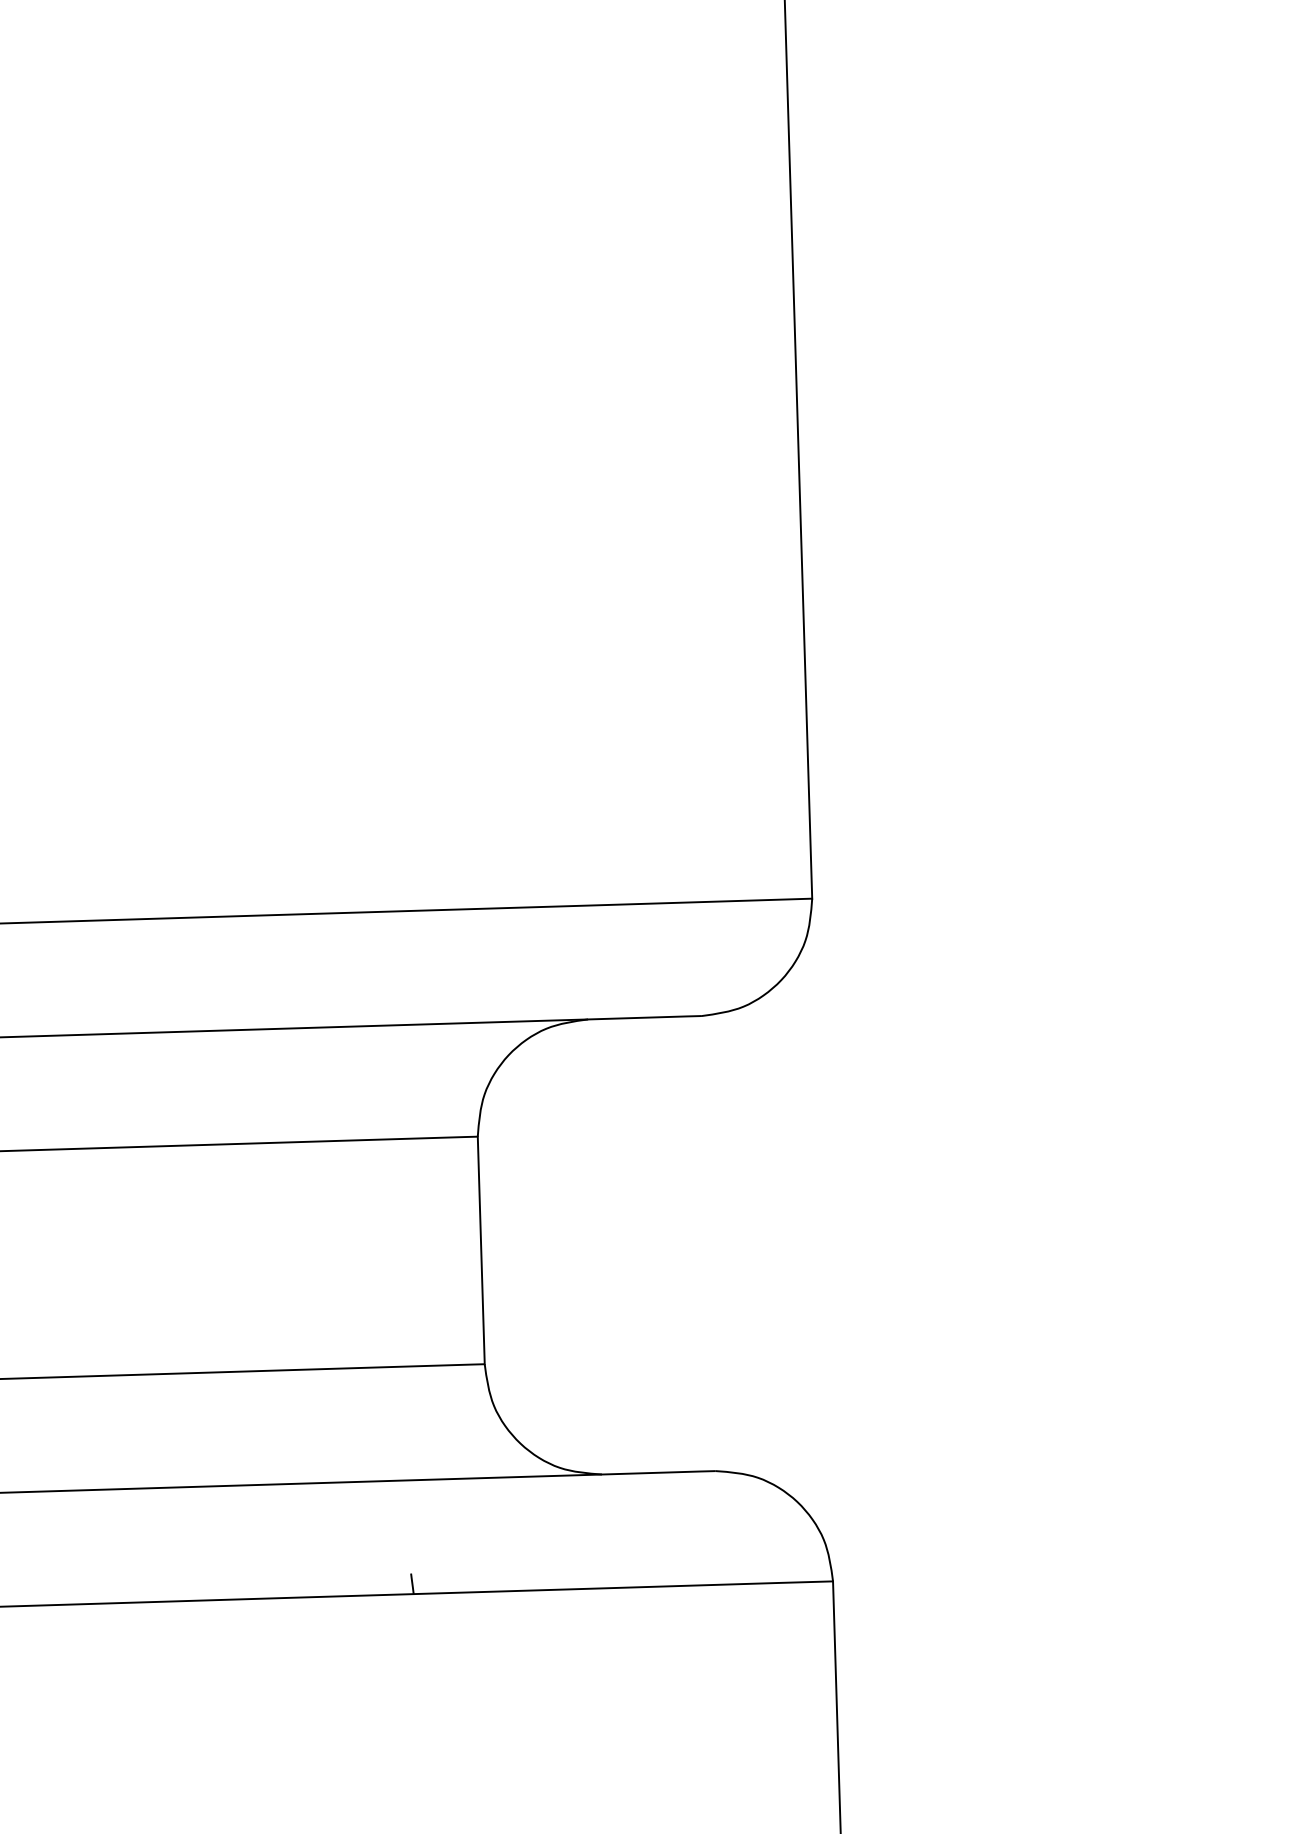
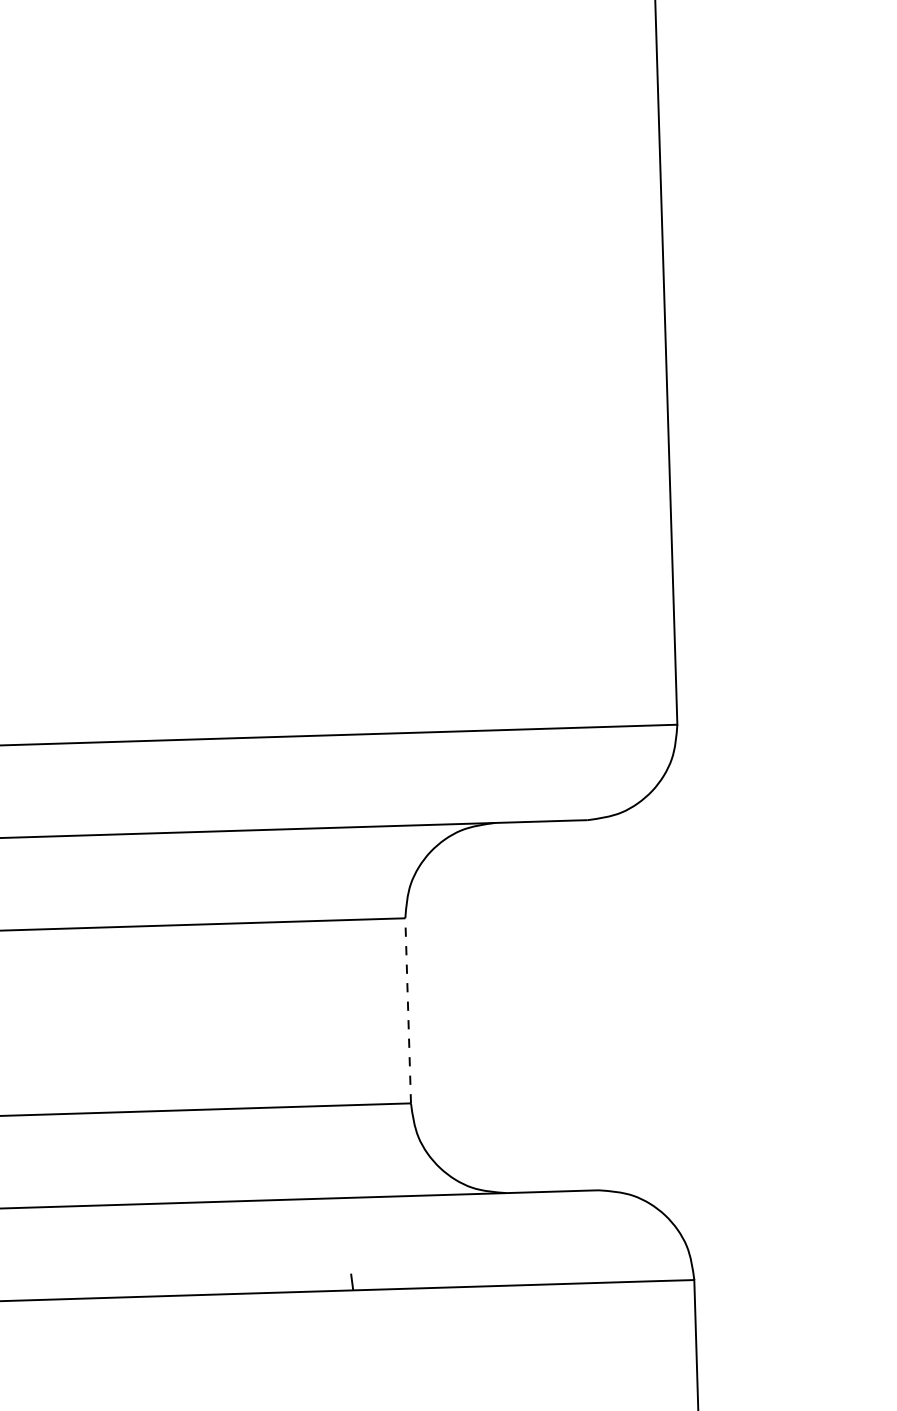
line: (481, 1250) -> (408, 1010), solid -> dashed

